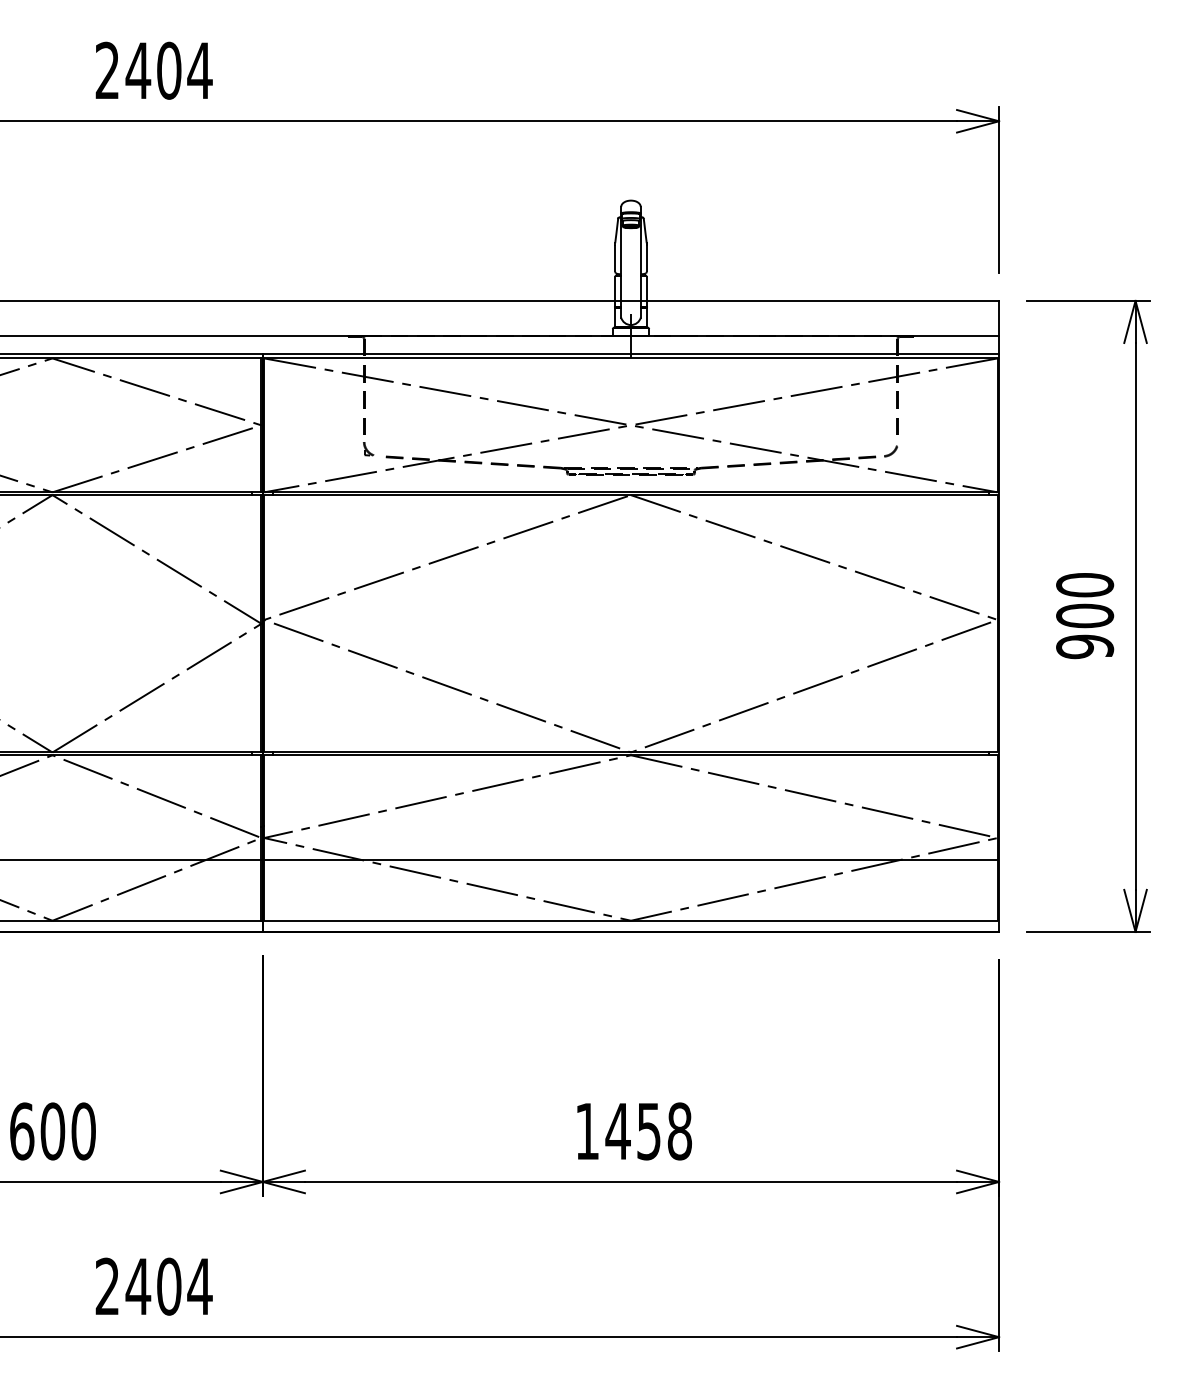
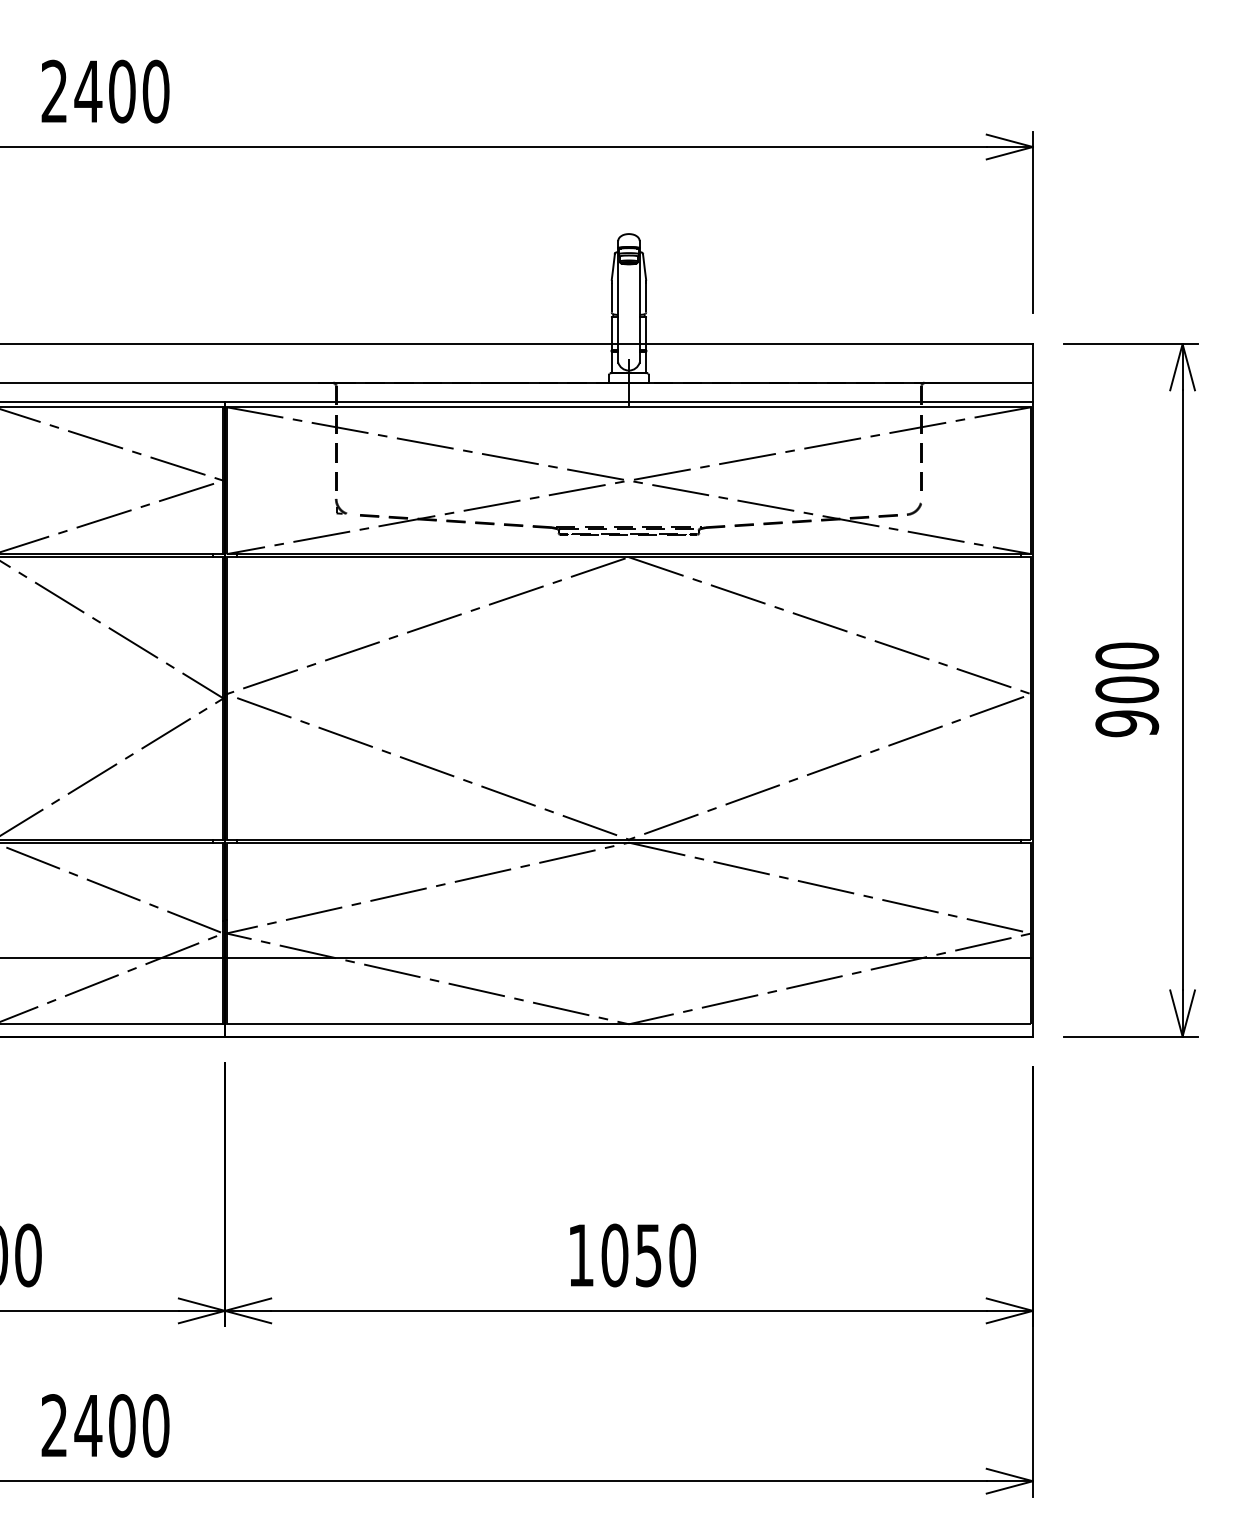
text: (199, 70) -> (155, 91), 2404 -> 2400
text: (648, 1131) -> (648, 1255), 1458 -> 1050
text: (199, 1286) -> (155, 1425), 2404 -> 2400

